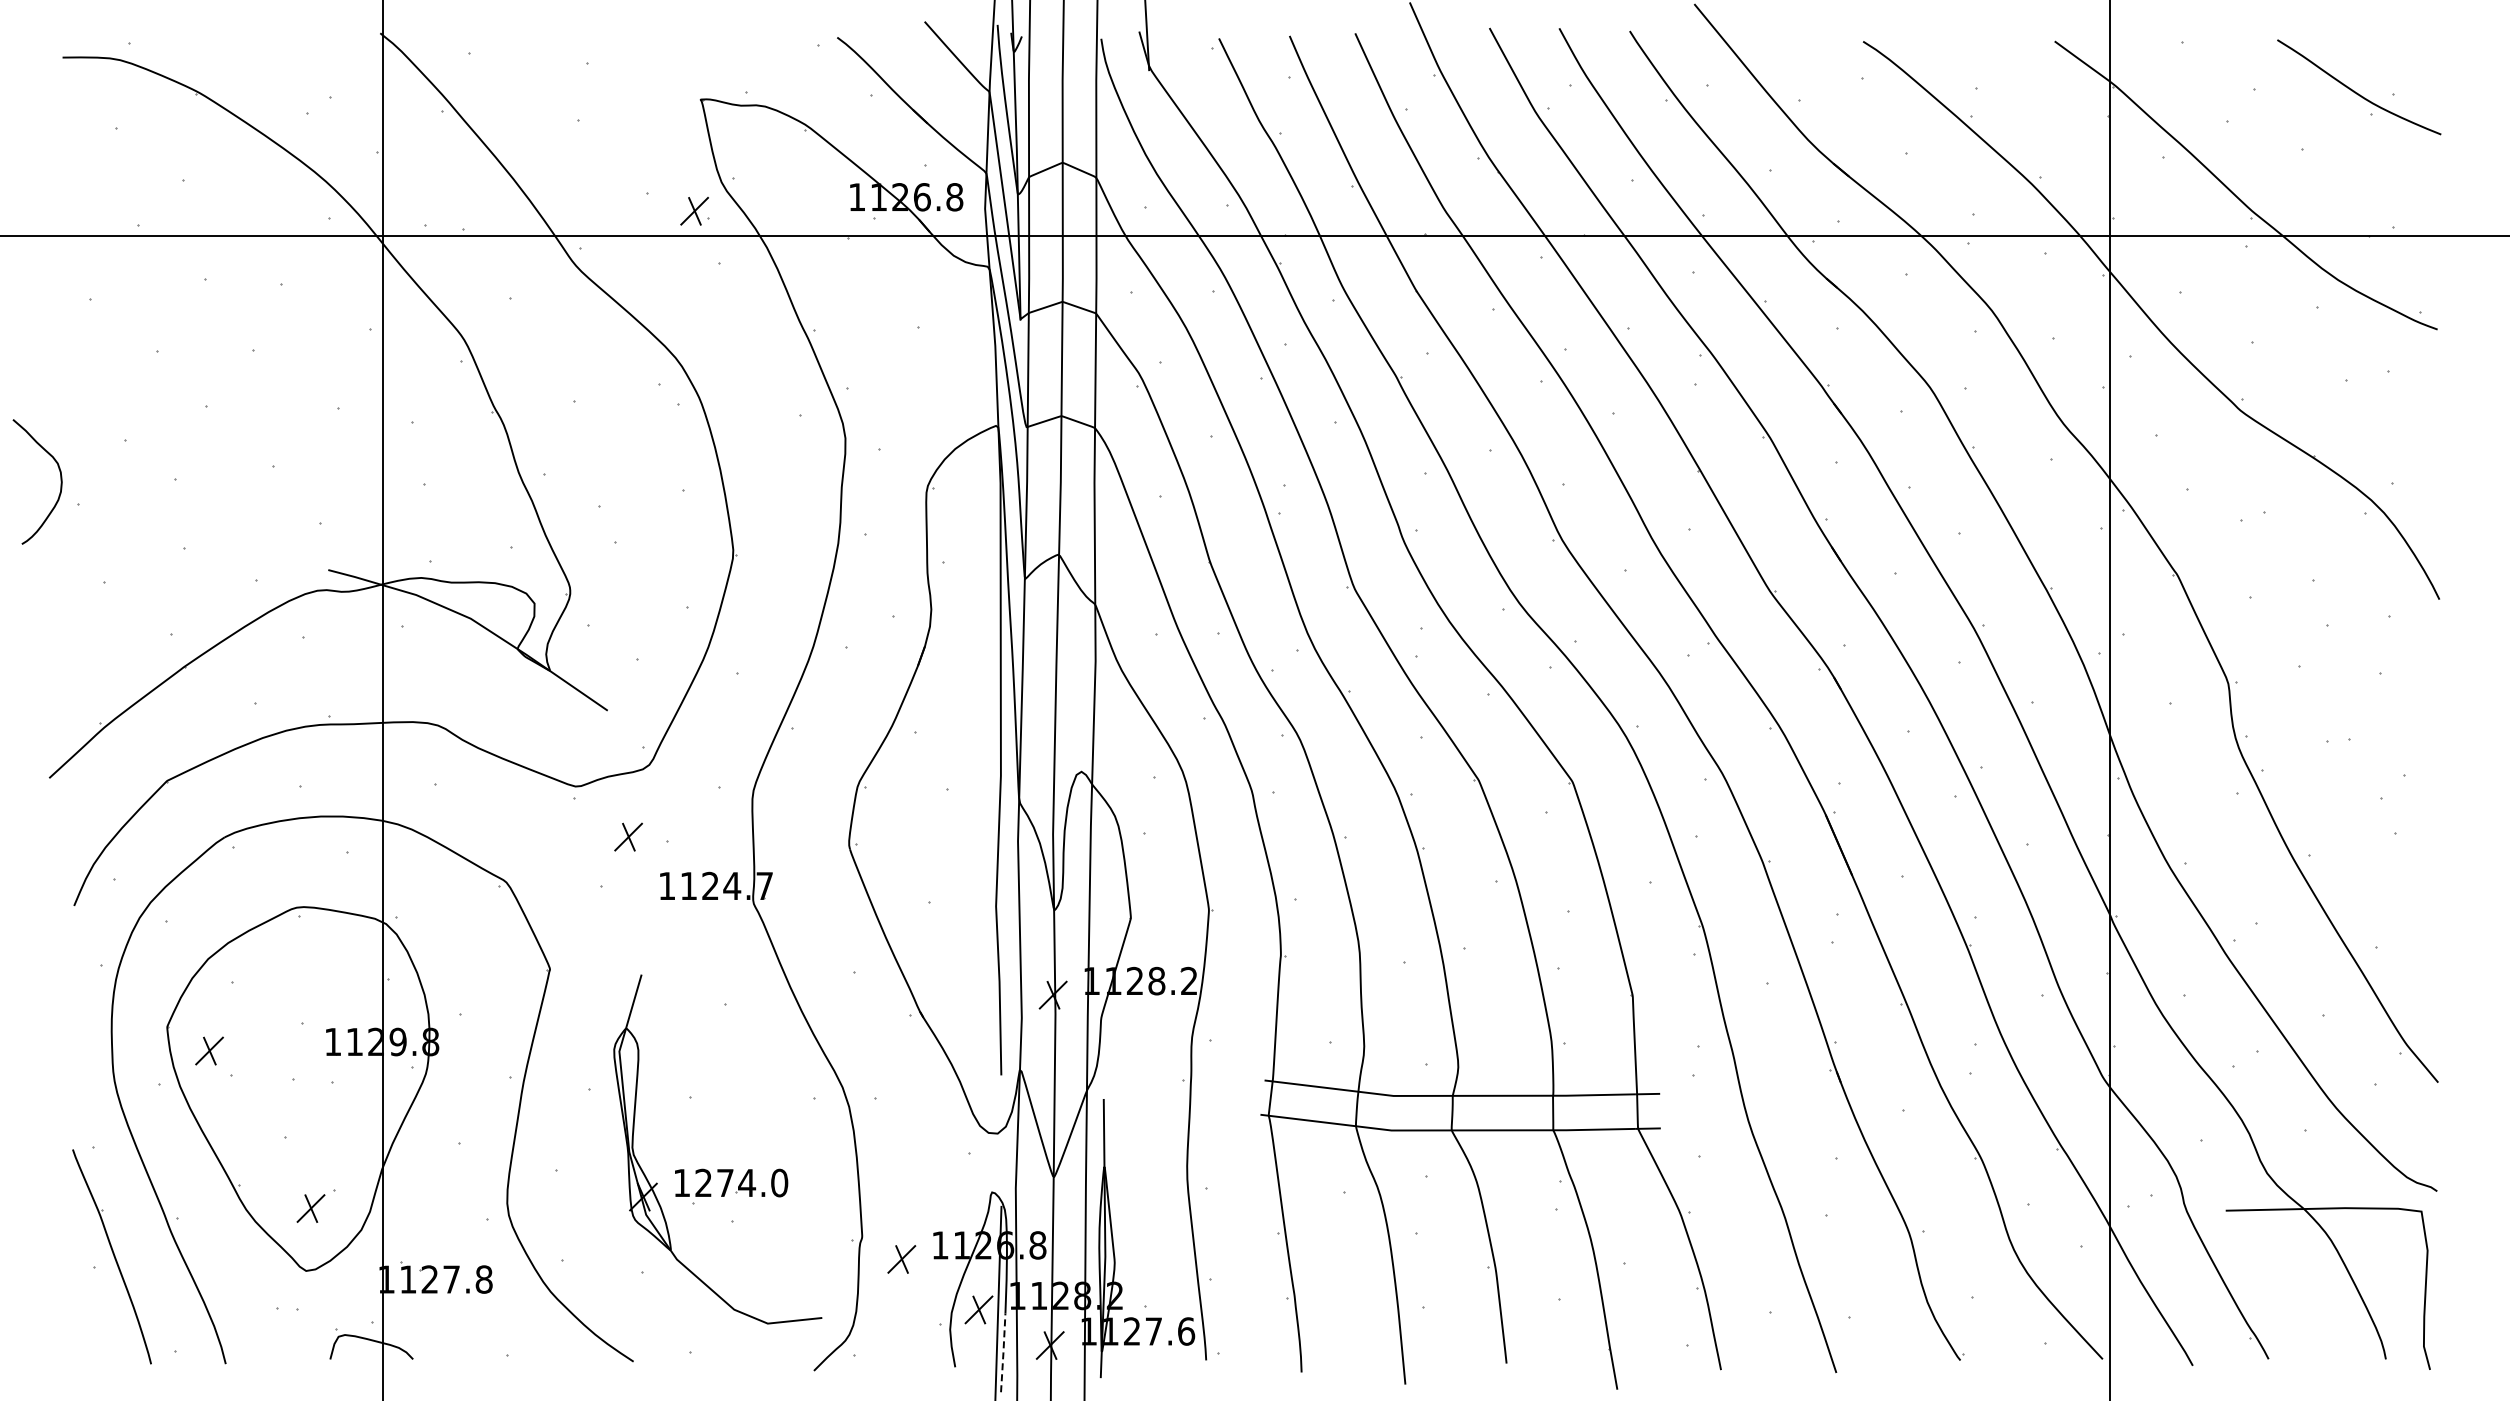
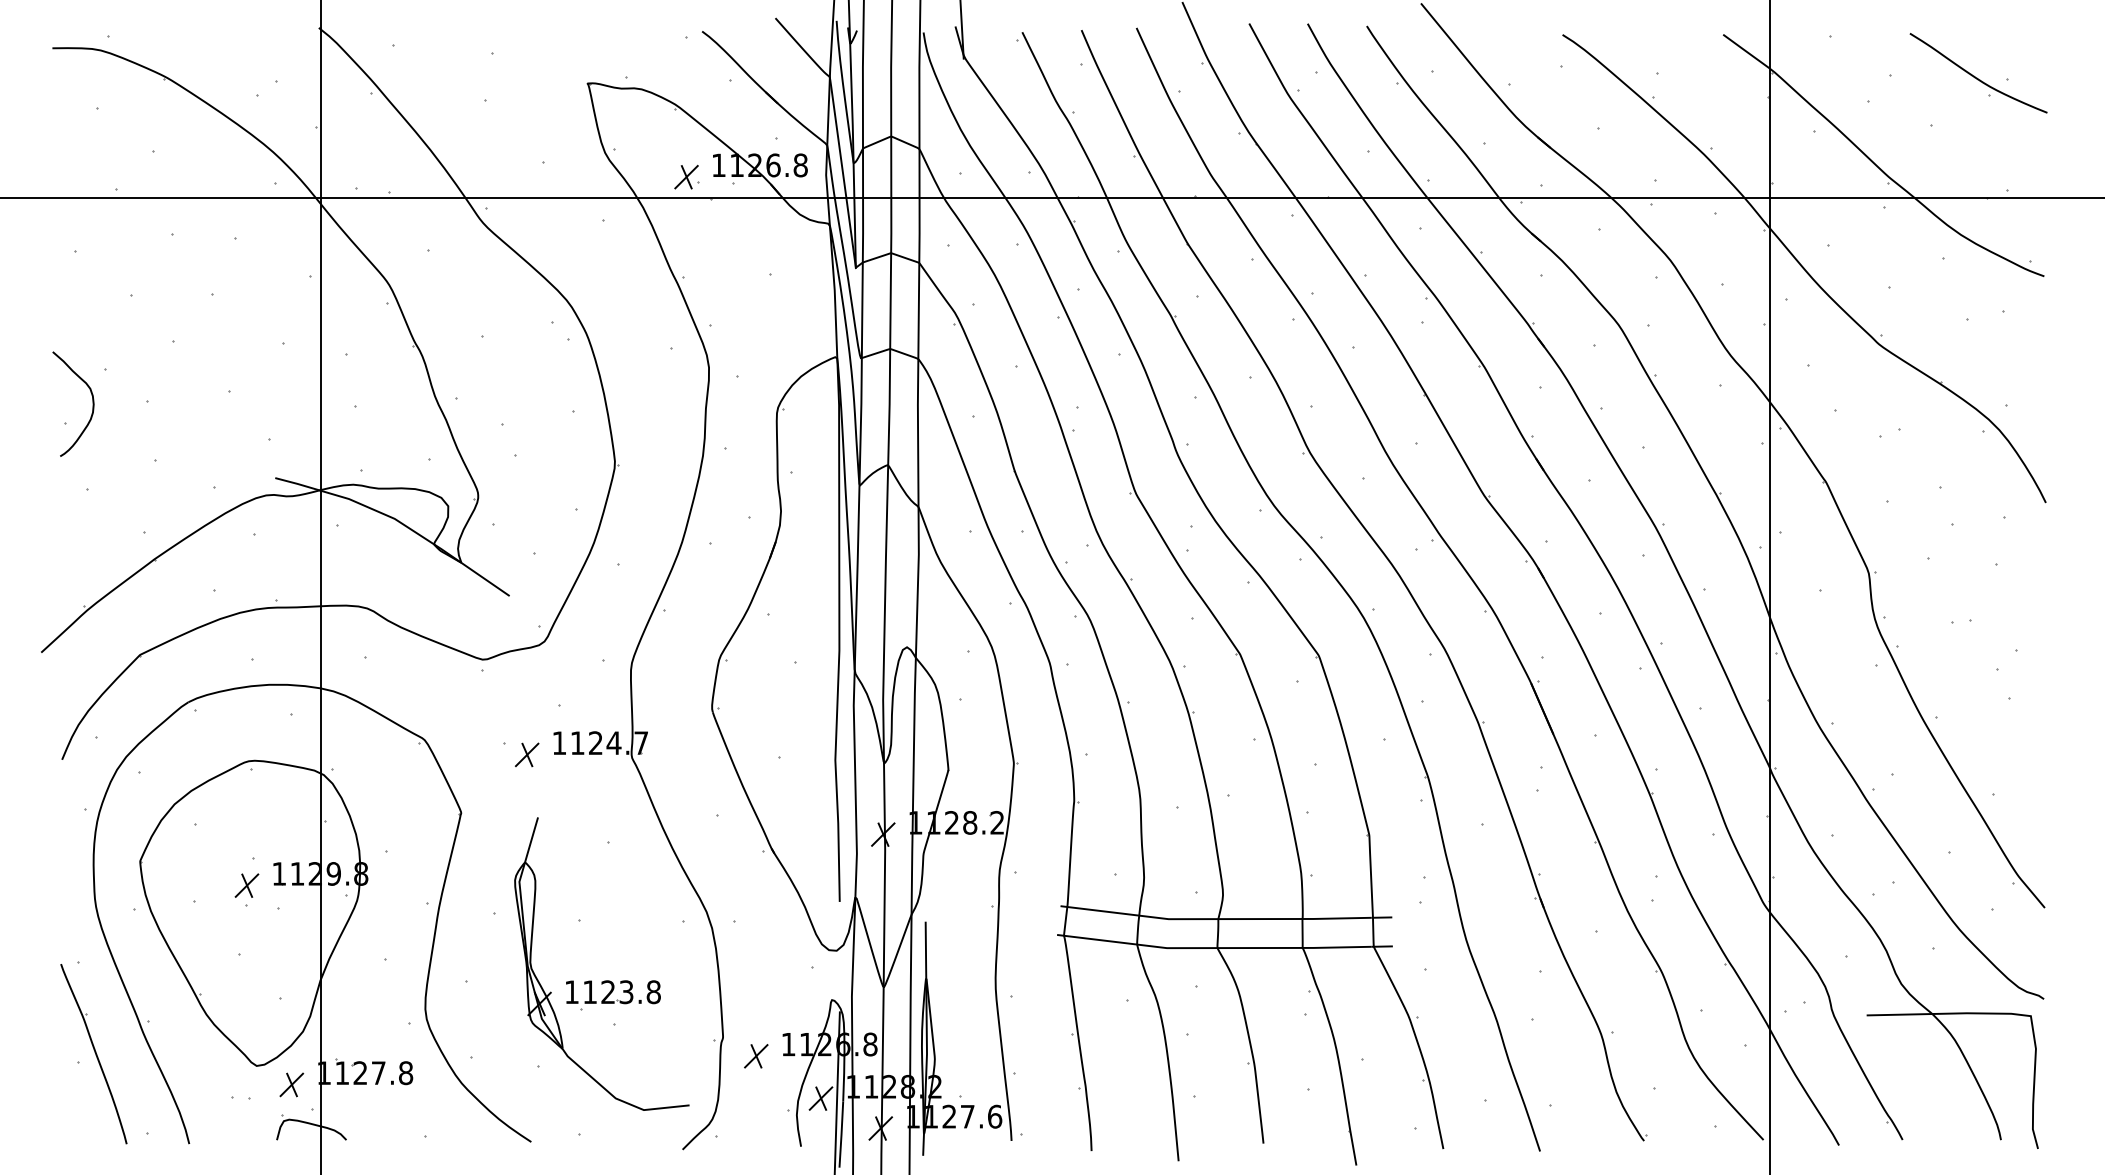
part: (694, 211) -> (686, 177), moved
curve: (60, 481) -> (92, 403), moved
part: (628, 836) -> (527, 754), moved
part: (209, 1050) -> (246, 885), moved
text: (741, 1182) -> (621, 991), 1274.0 -> 1123.8
part: (310, 1208) -> (291, 1084), moved
line: (1003, 1352) -> (841, 1134), dashed -> solid

